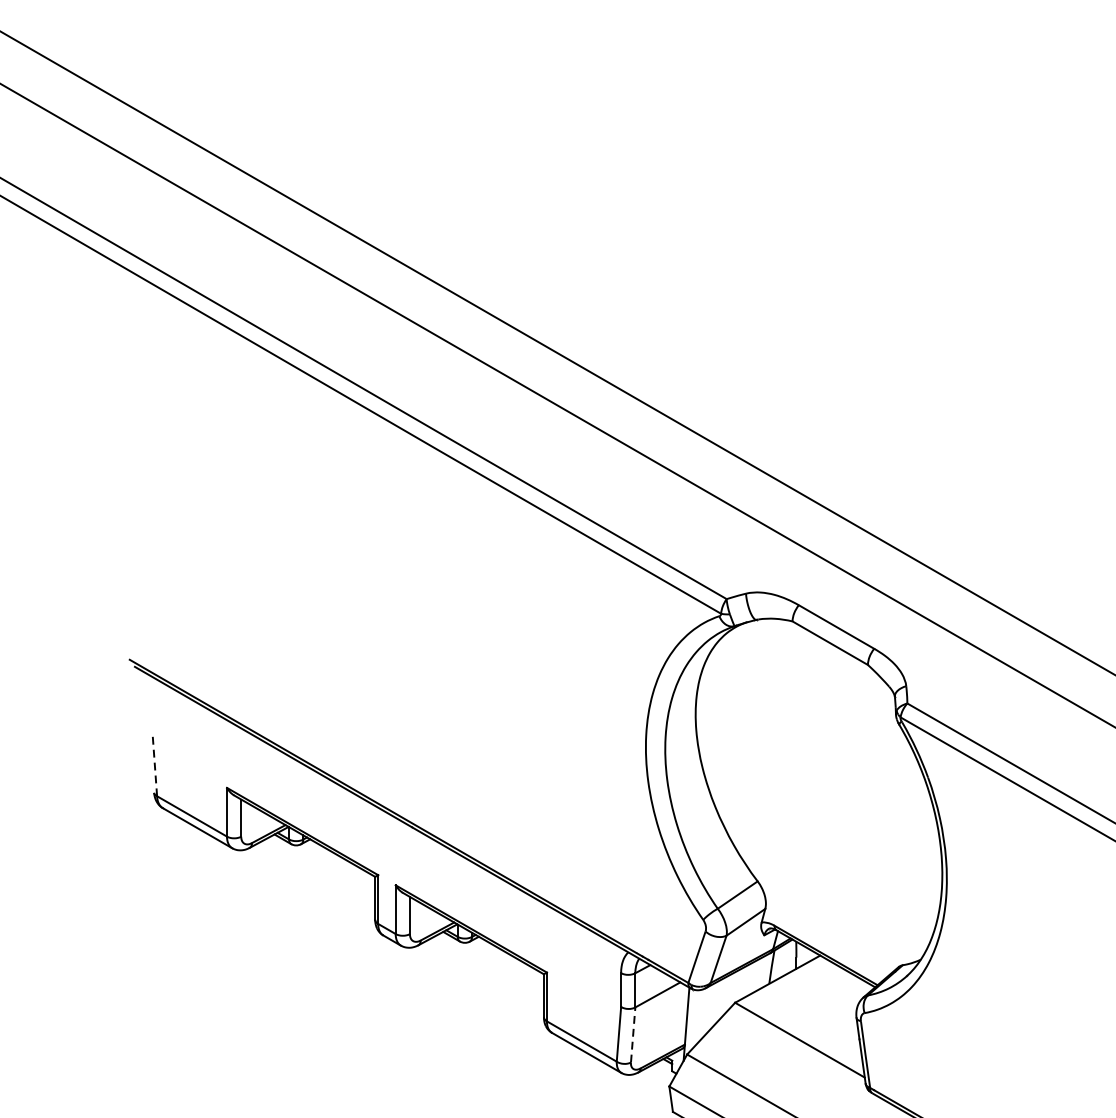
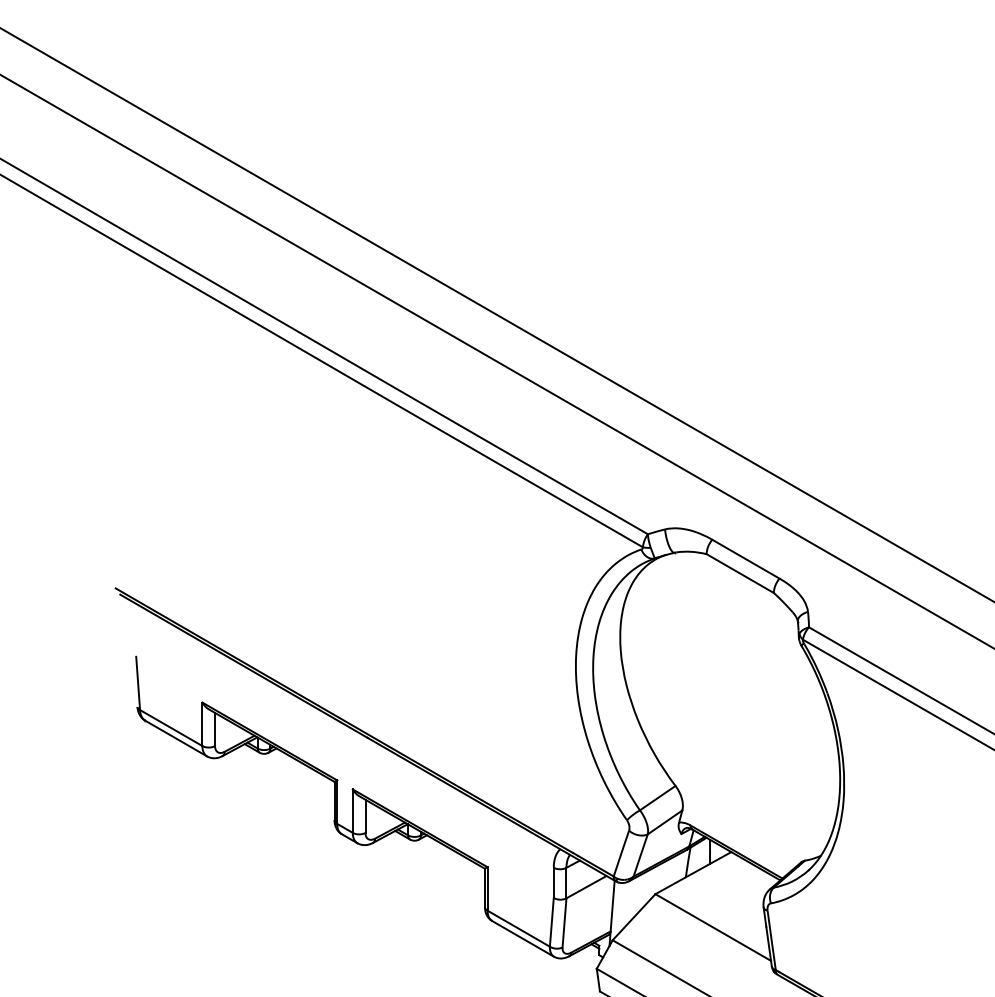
line: (155, 766) -> (138, 683), dashed -> solid
line: (633, 1034) -> (564, 922), dashed -> solid

